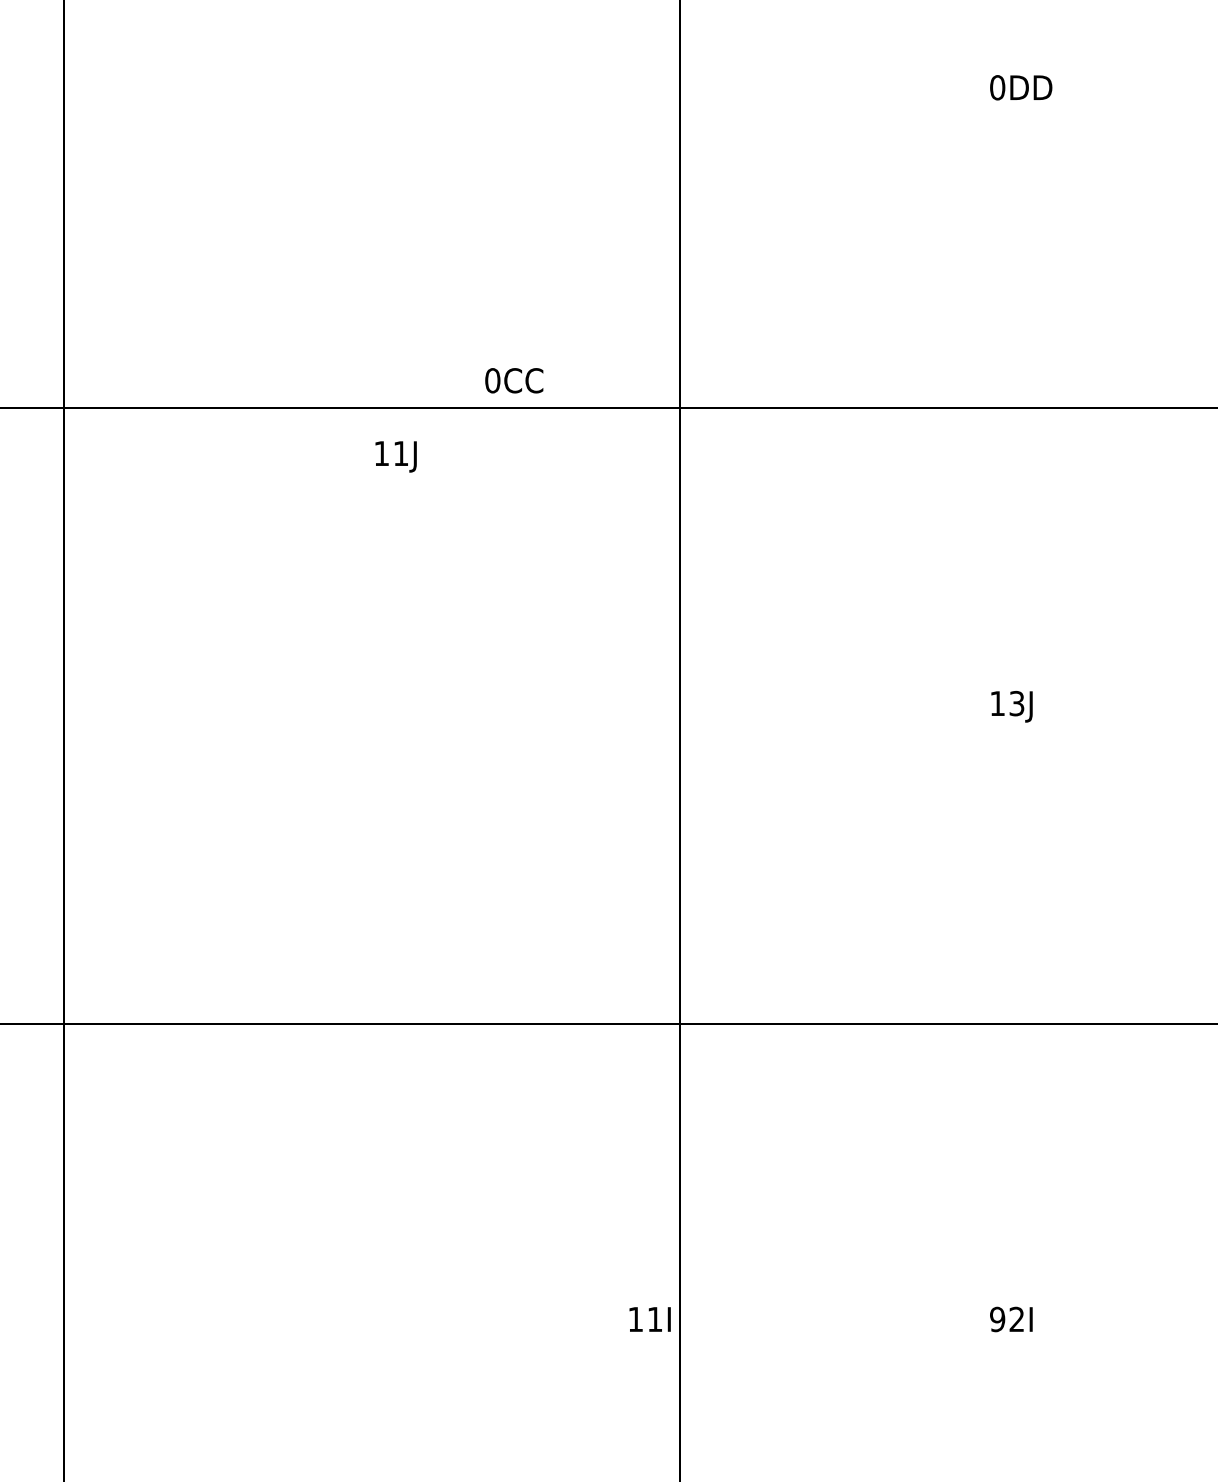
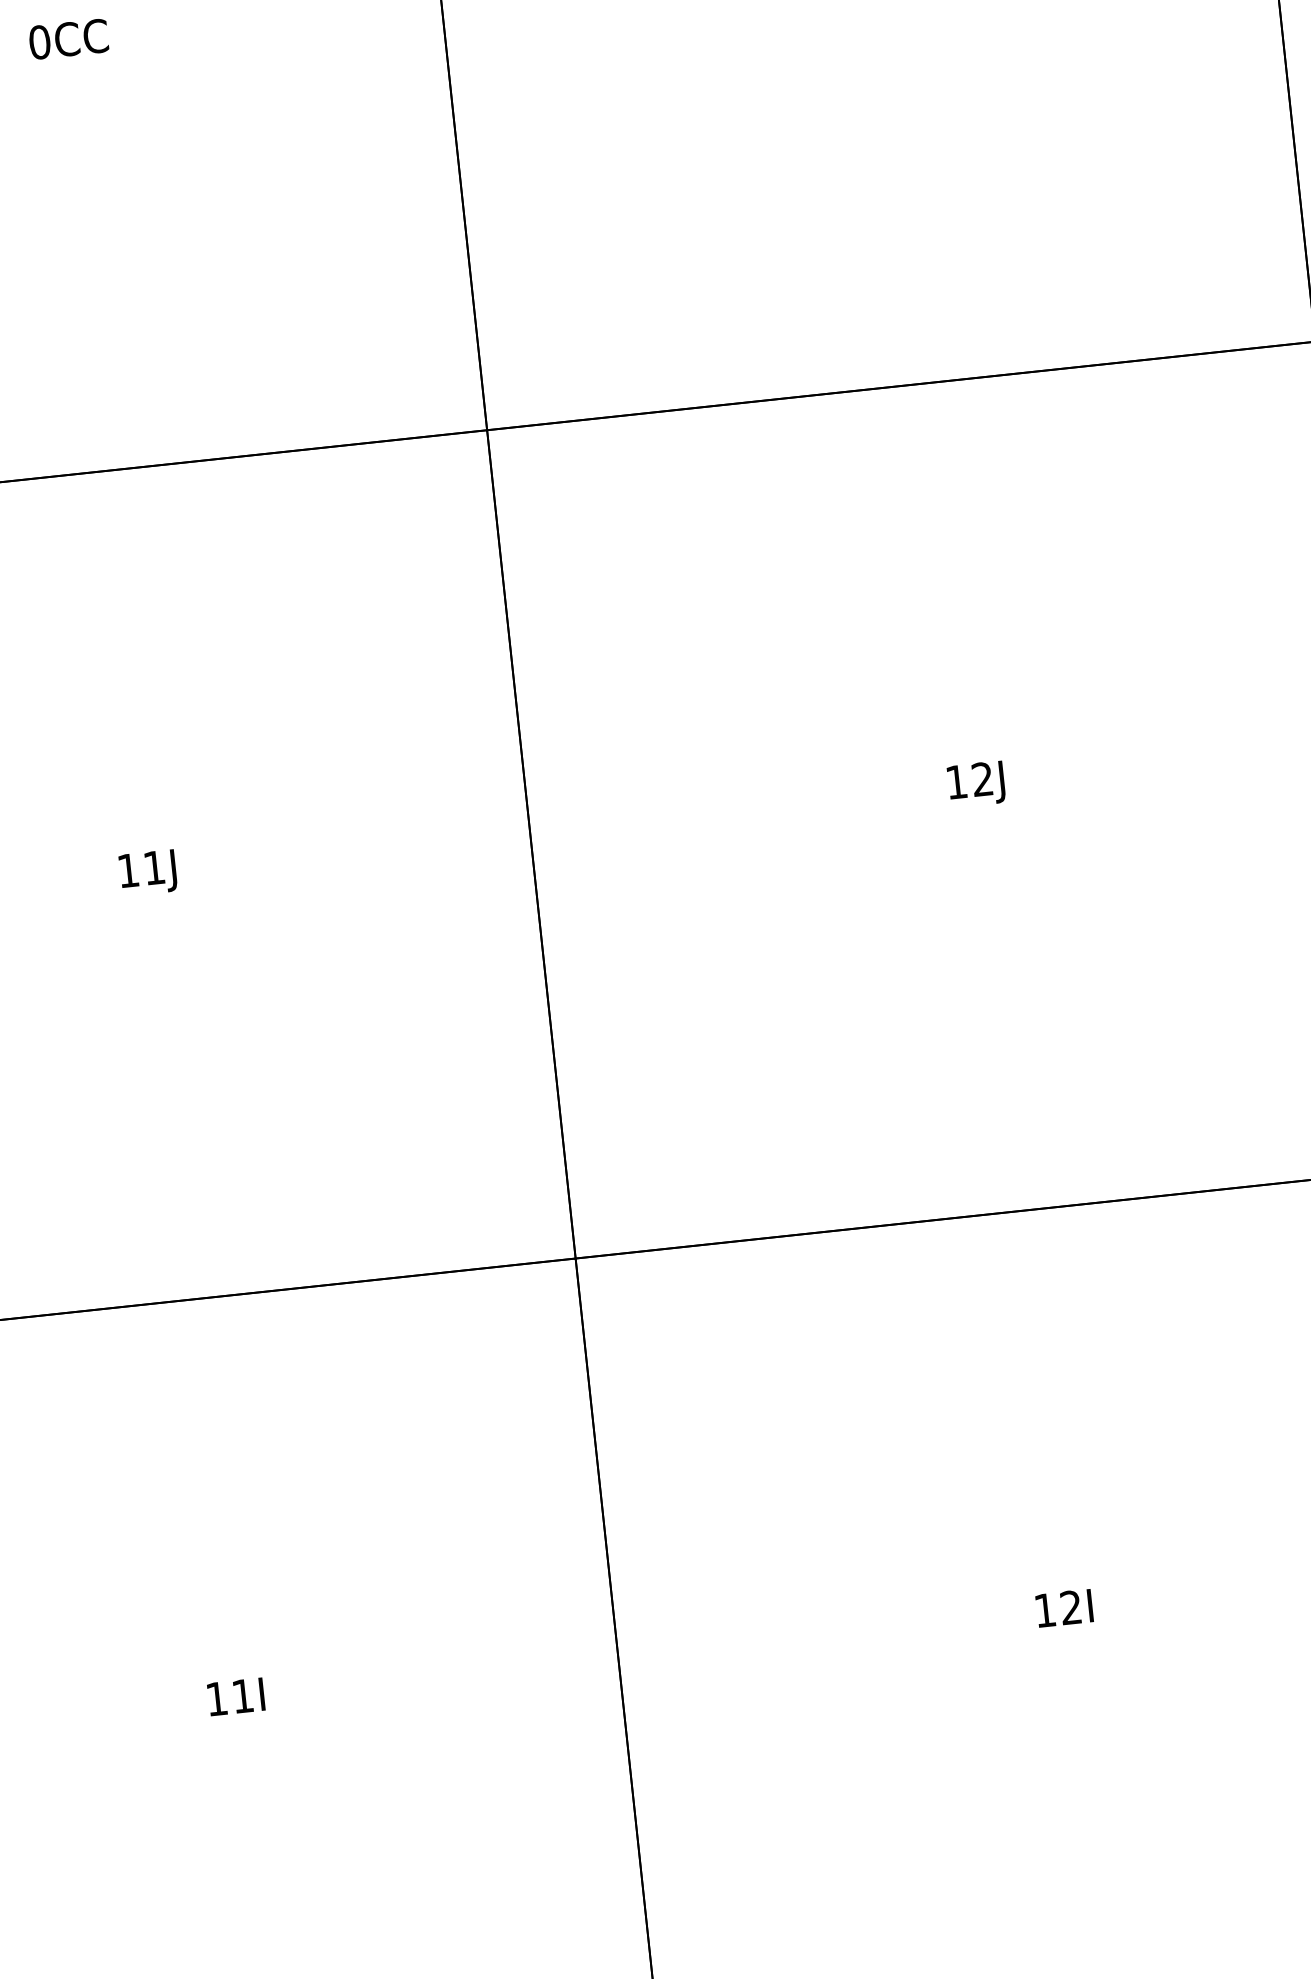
text: (514, 380) -> (69, 38), moved
text: (395, 456) -> (147, 872), moved
text: (1016, 703) -> (982, 779), 13J -> 12J
text: (649, 1319) -> (235, 1697), moved
text: (997, 1319) -> (1045, 1610), 92I -> 12I

